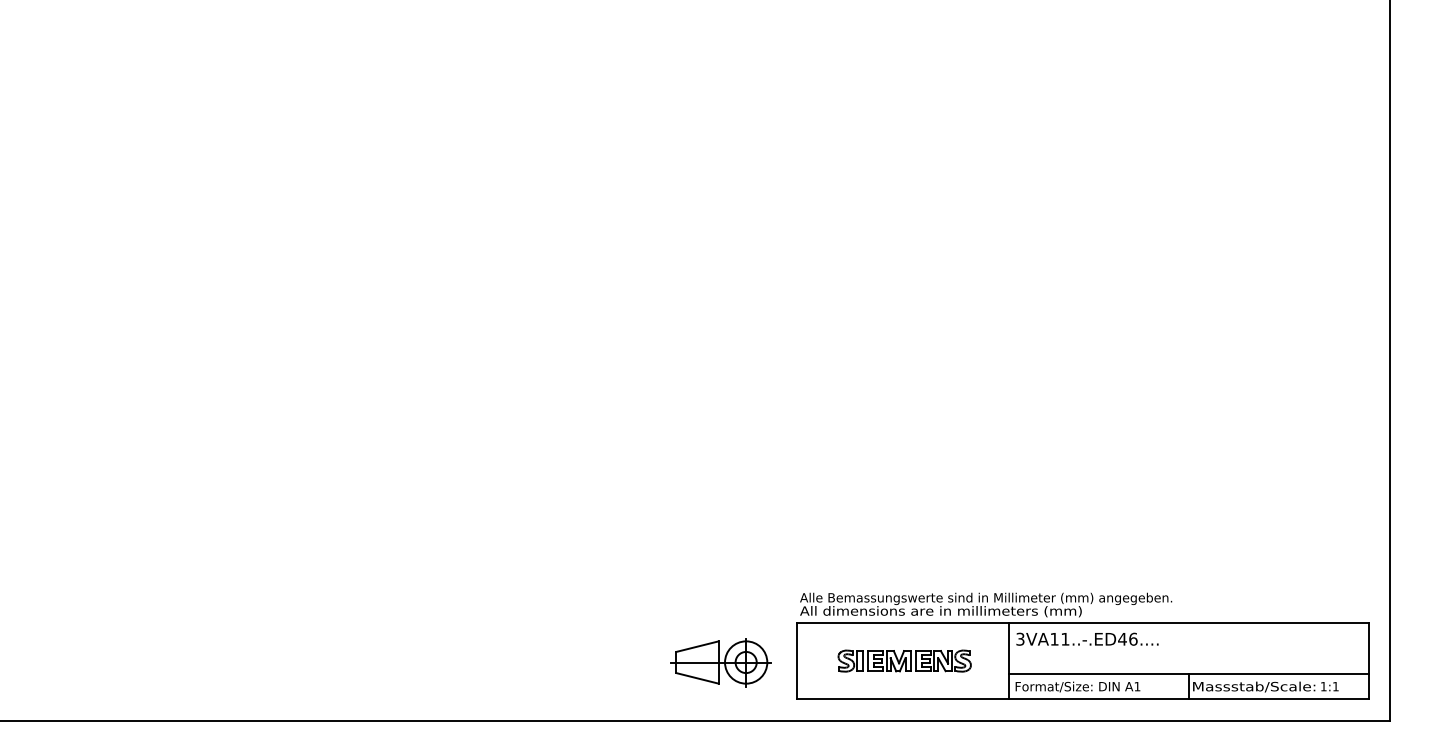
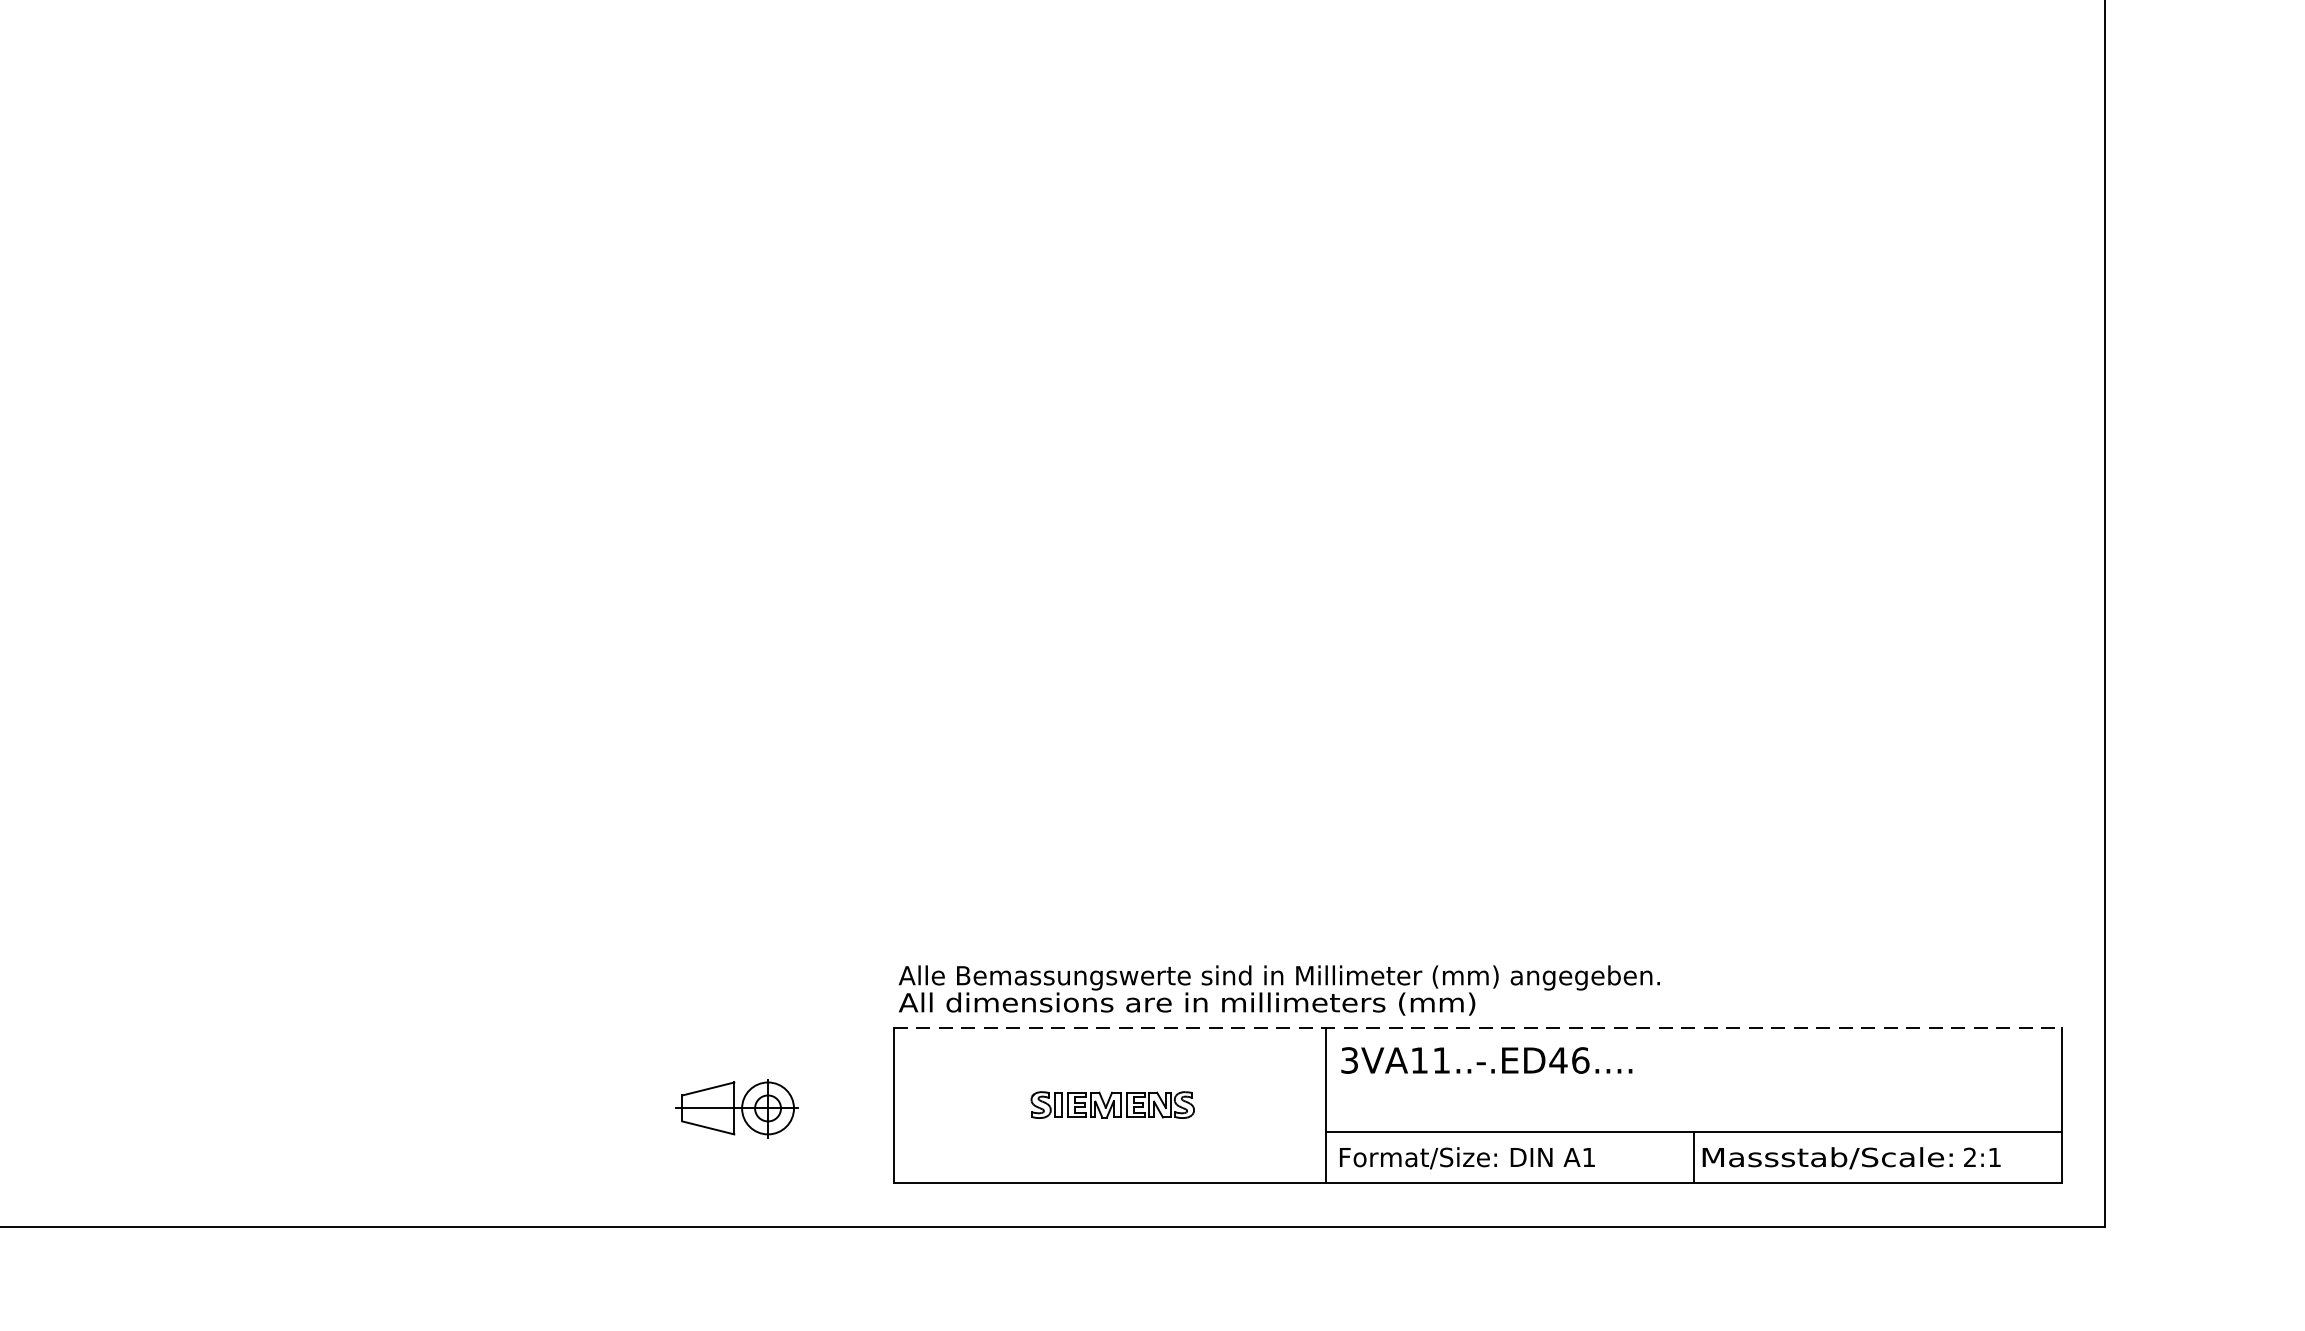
line: (1082, 623) -> (1476, 1028), solid -> dashed
part: (904, 660) -> (1112, 1103), size x0.6
part: (720, 662) -> (736, 1108), size x0.6
text: (1323, 686) -> (1969, 1157), 1:1 -> 2:1

